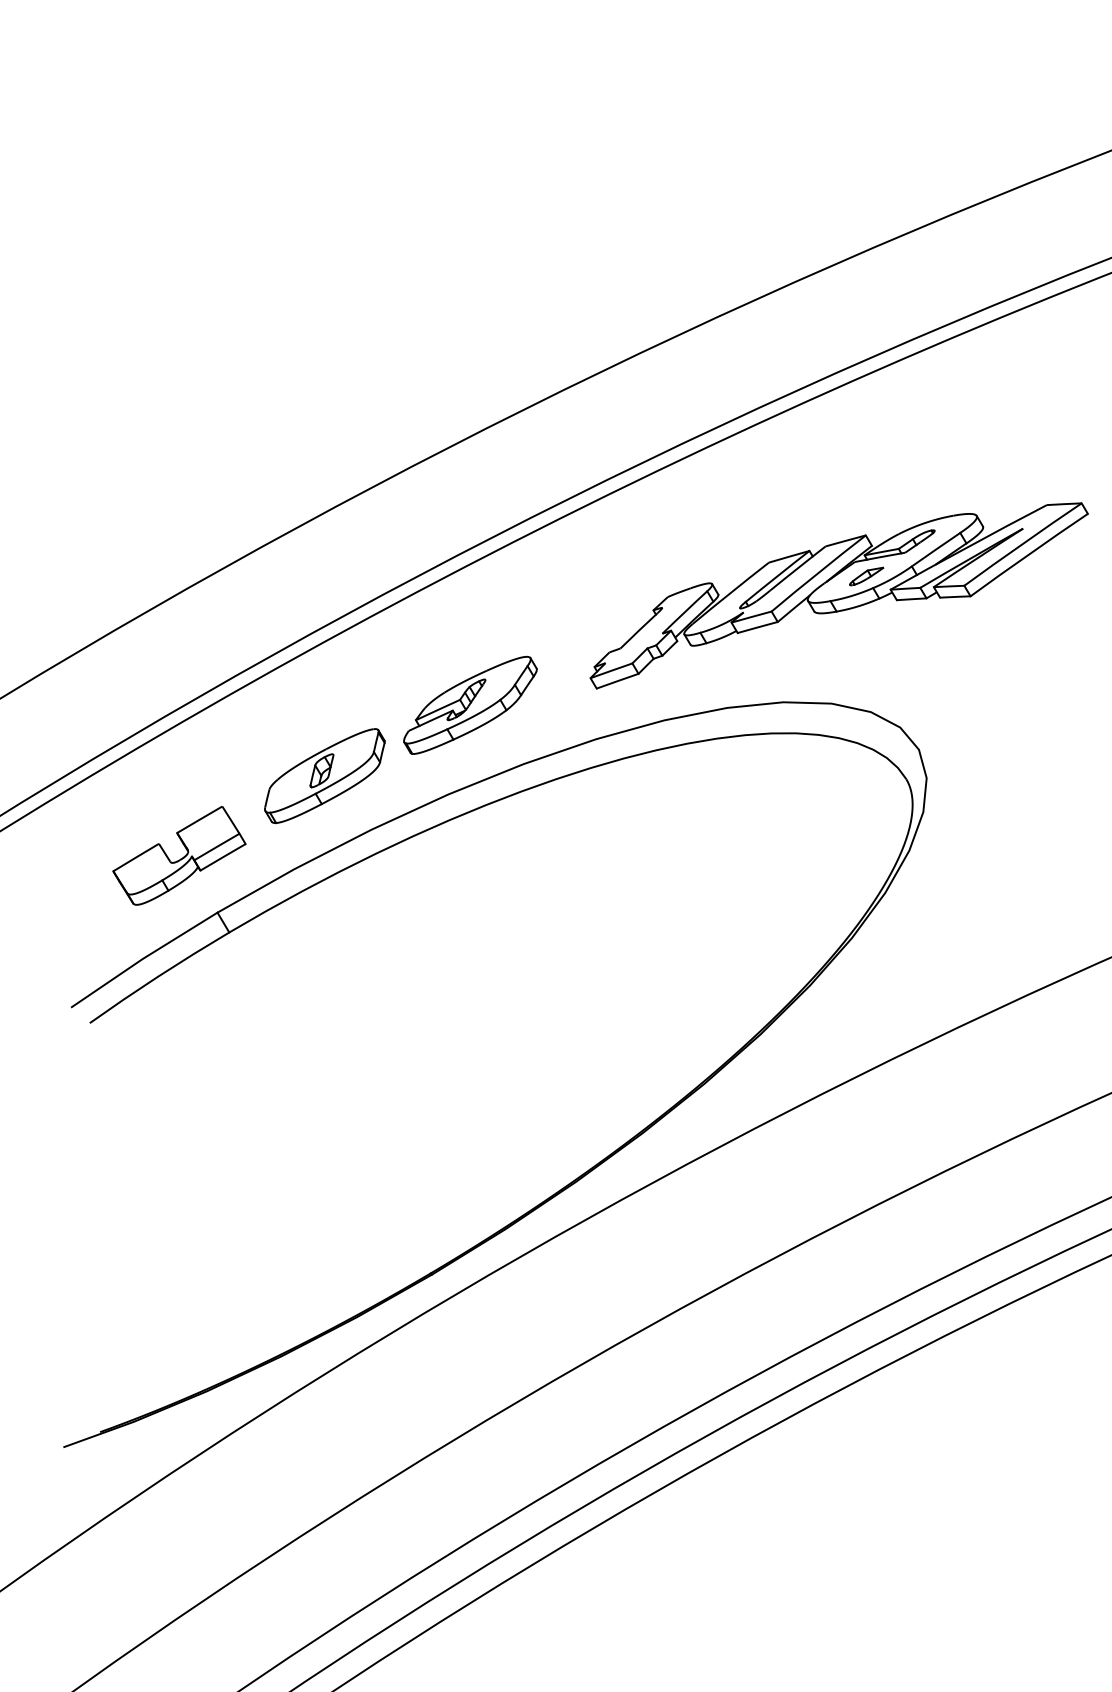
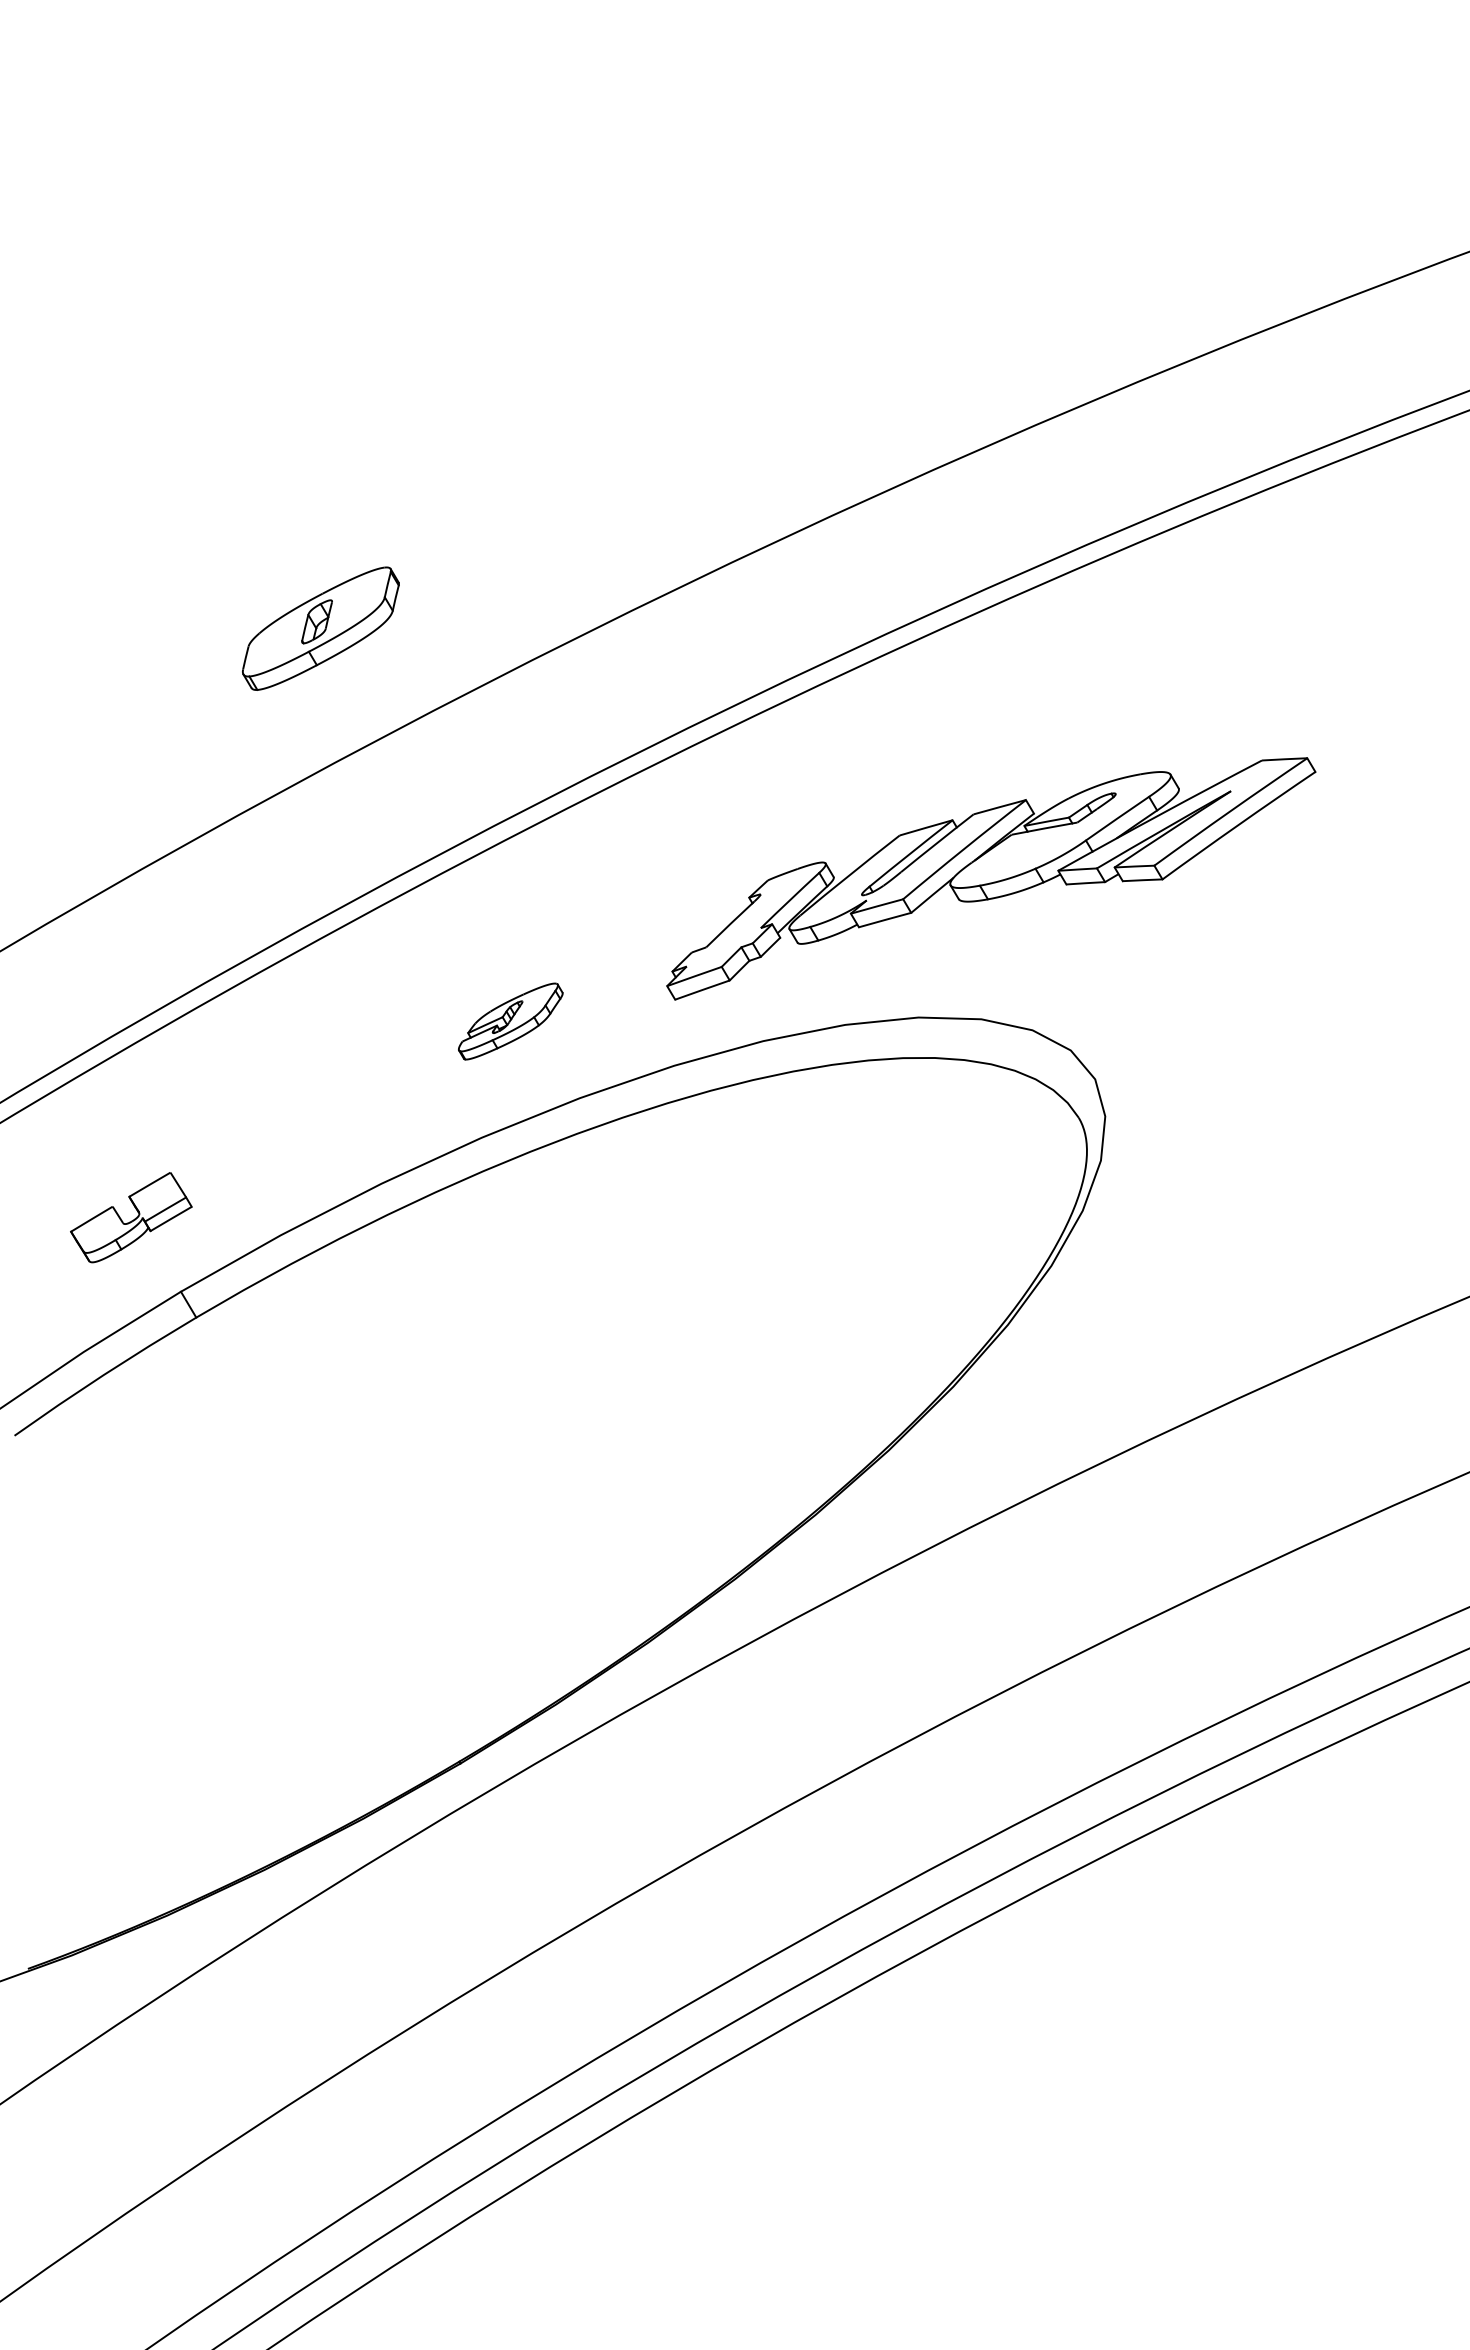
part: (866, 576) -> (1026, 853), removed
part: (470, 705) -> (510, 1021), size x0.6
part: (324, 775) -> (320, 628), moved
part: (179, 855) -> (131, 1217), size x0.7

